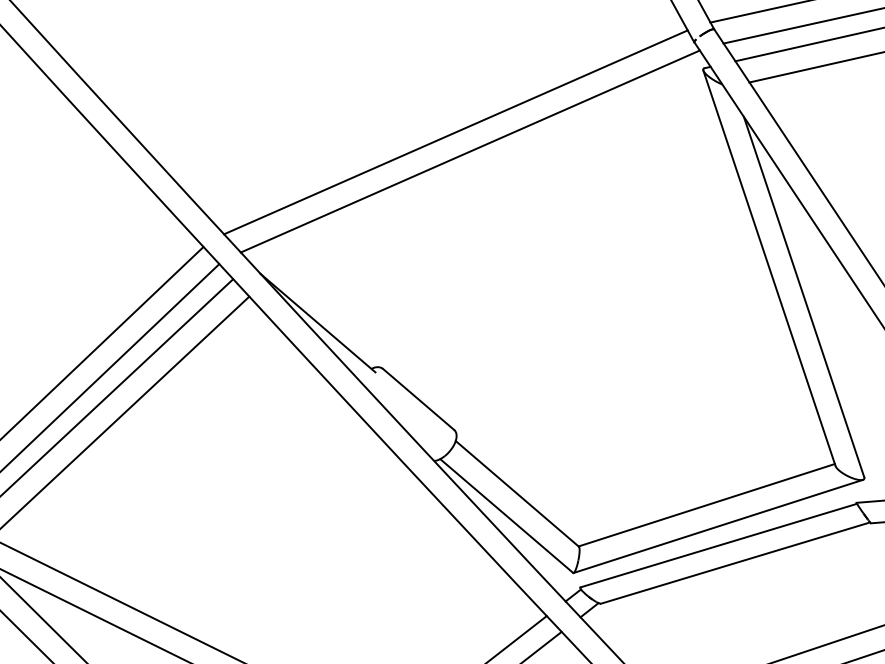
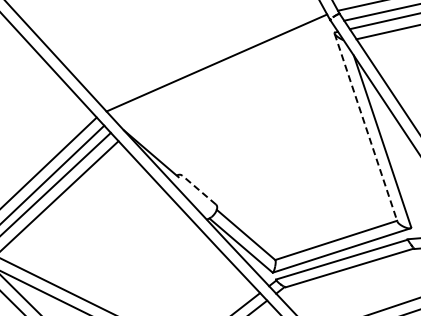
line: (469, 152) -> (223, 72), removed
line: (770, 269) -> (366, 128), solid -> dashed
line: (417, 398) -> (198, 189), solid -> dashed

